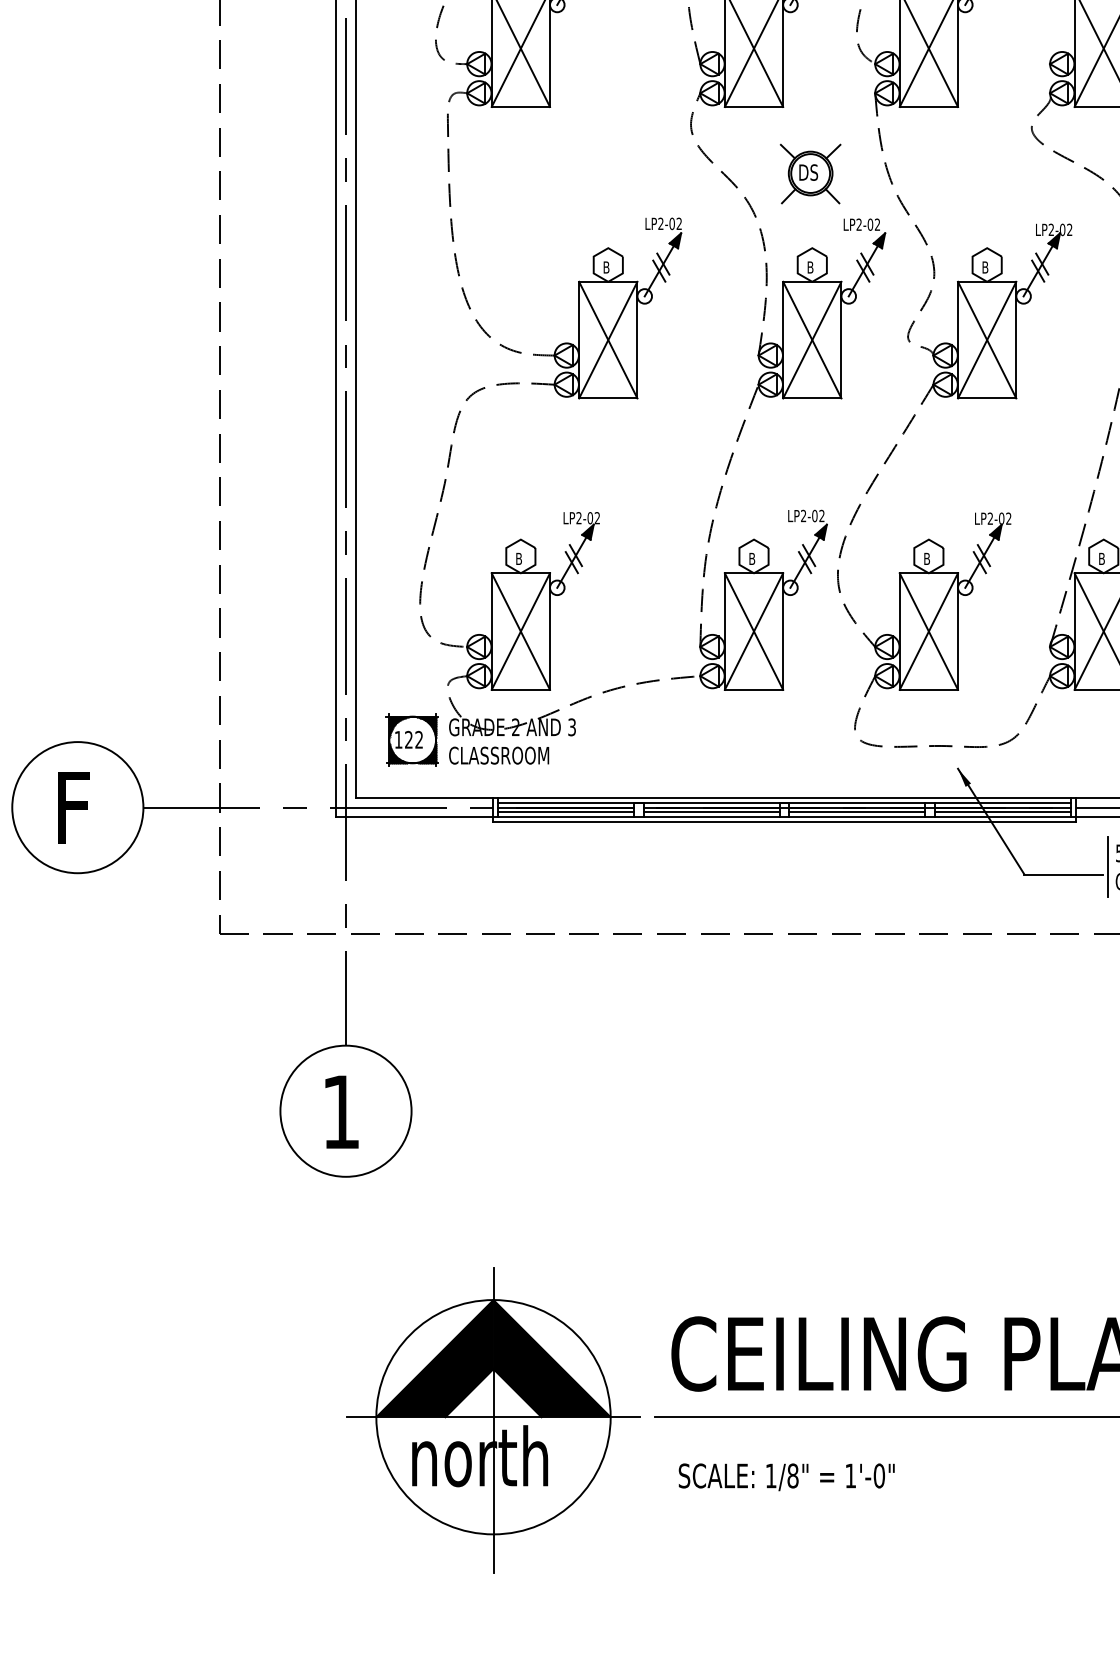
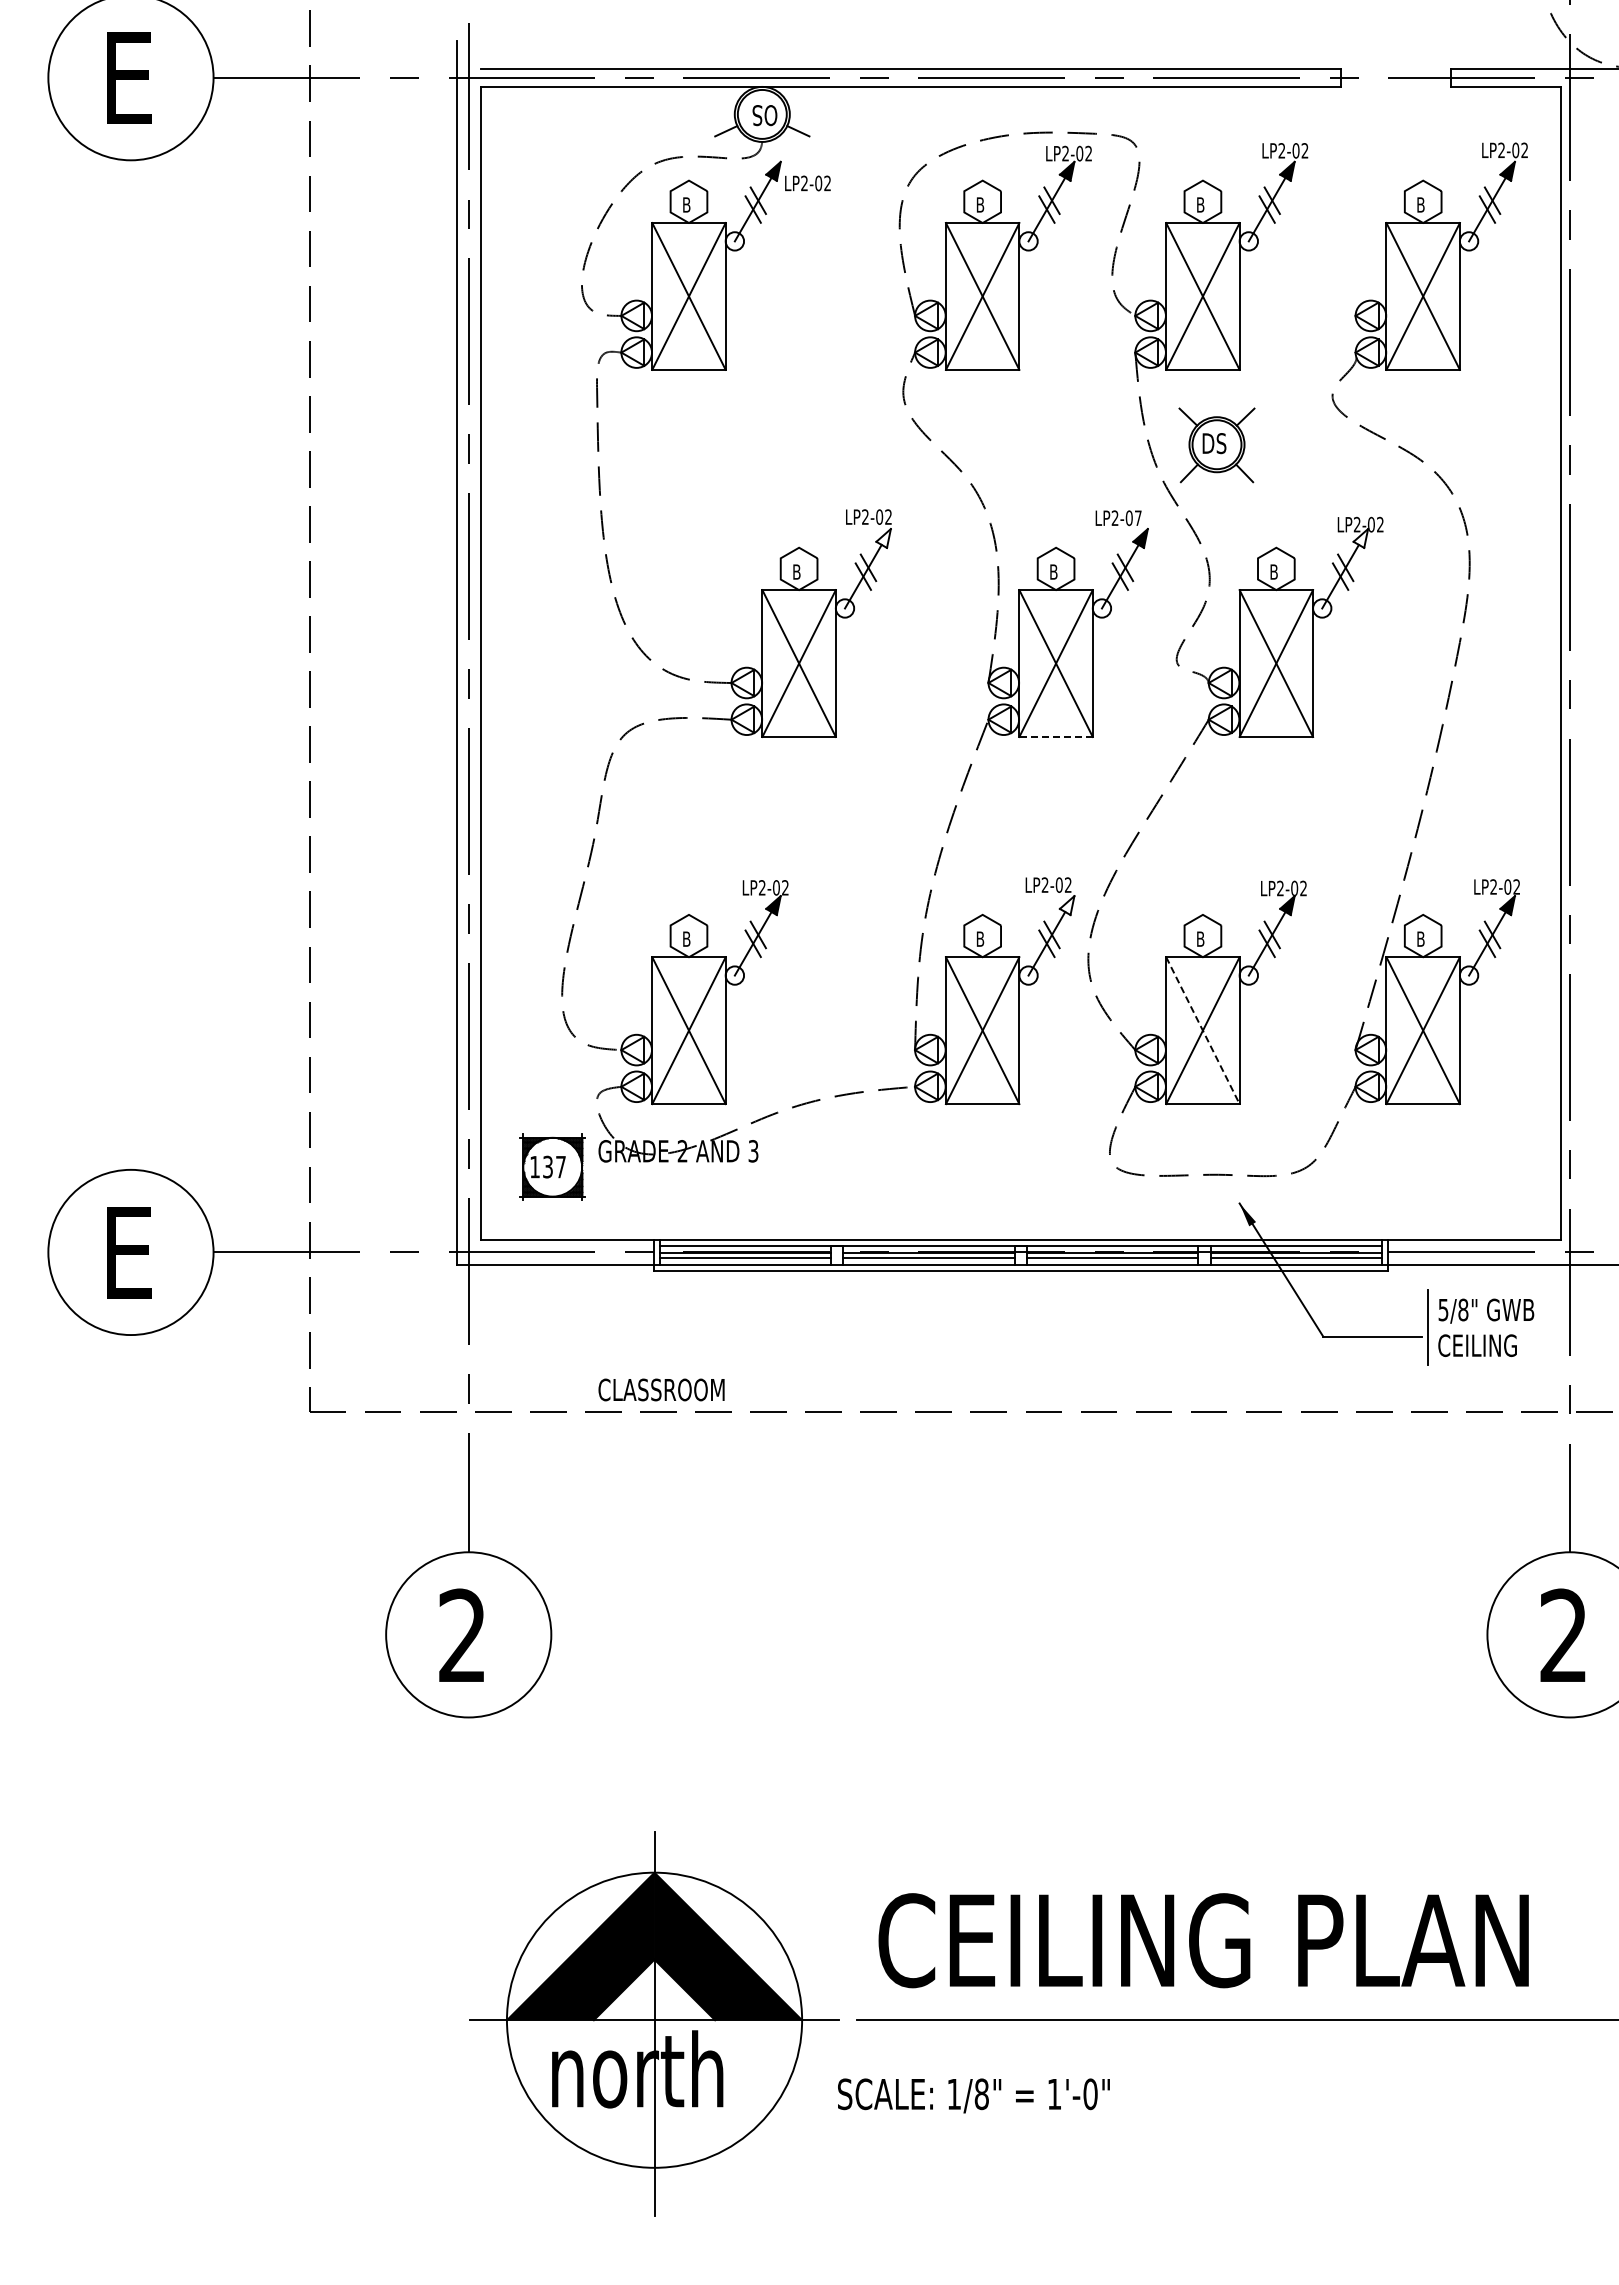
part: (810, 174) -> (1216, 445), moved
text: (876, 224) -> (1137, 517), LP2-02 -> LP2-07
fill: (675, 240) -> (883, 538), removed
fill: (1053, 240) -> (1360, 538), removed
line: (812, 398) -> (1056, 736), solid -> dashed
fill: (820, 532) -> (1066, 905), removed
line: (929, 632) -> (1203, 1031), solid -> dashed
text: (414, 739) -> (554, 1166), 122 -> 137
text: (499, 755) -> (661, 1389), moved
text: (79, 807) -> (133, 1252), F -> E
text: (340, 1110) -> (461, 1634), 1 -> 2
text: (786, 1476) -> (973, 2095), moved

